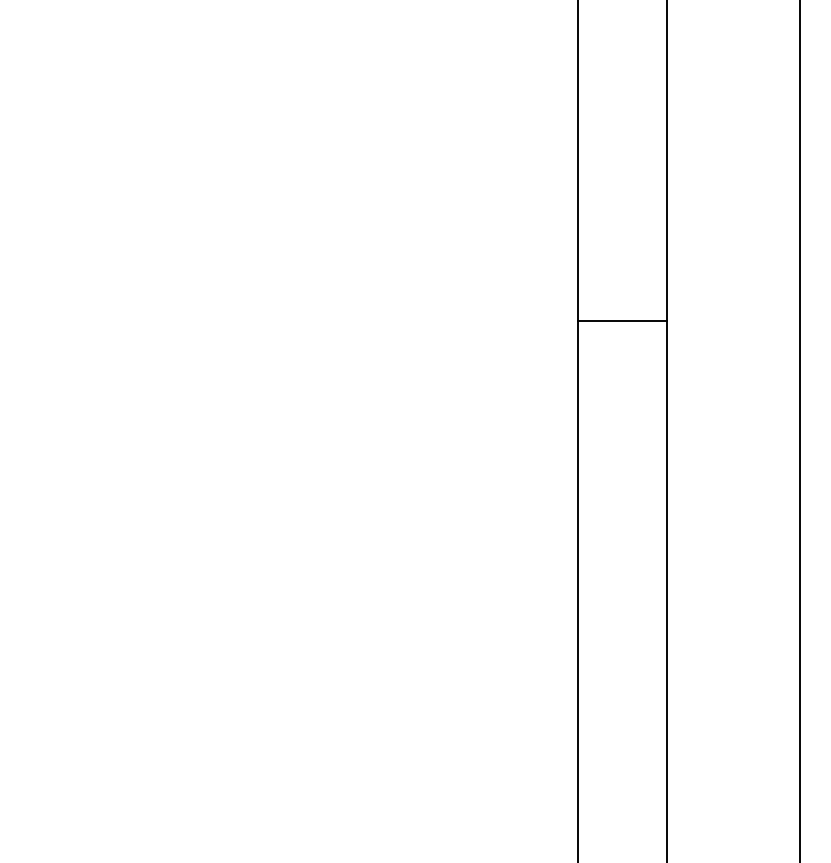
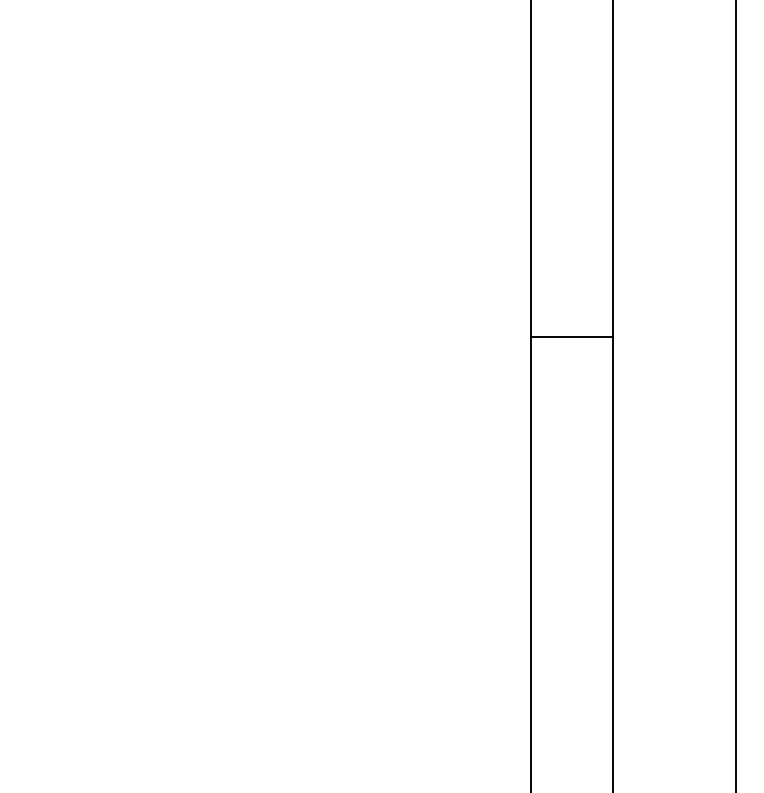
line: (621, 321) -> (571, 337), moved

